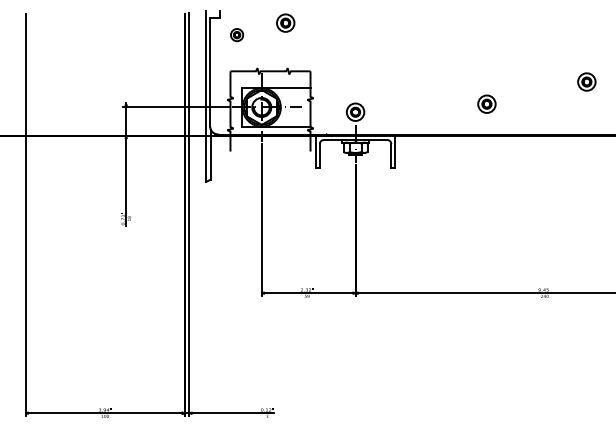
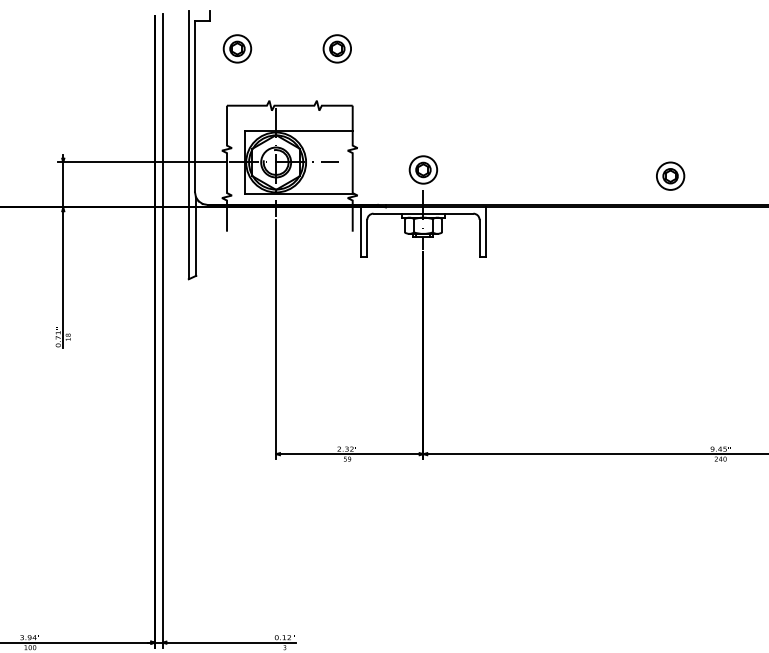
part: (285, 22) -> (336, 47), moved
part: (236, 34) -> (236, 47), size x1.43
part: (486, 103) -> (669, 175), moved

